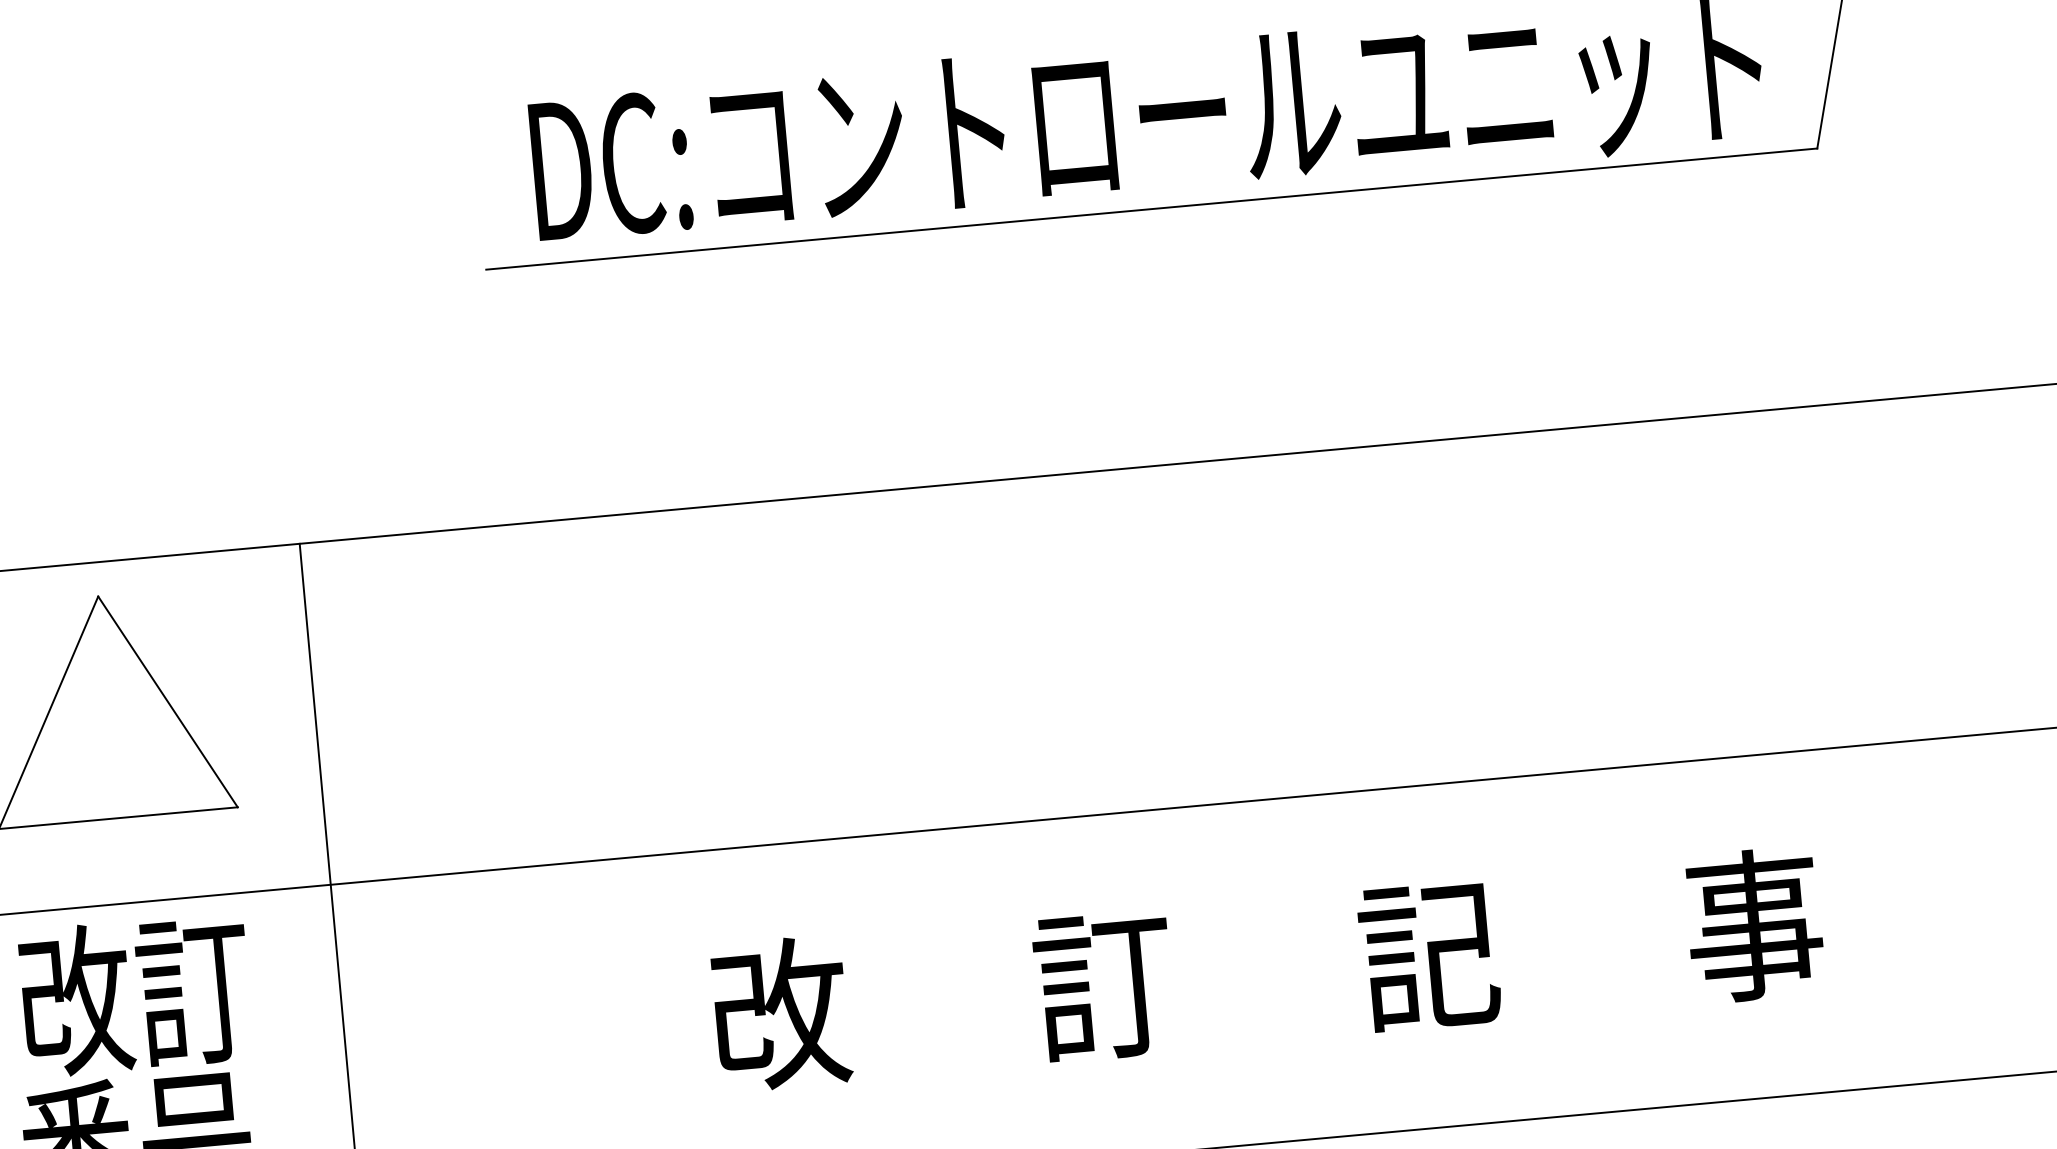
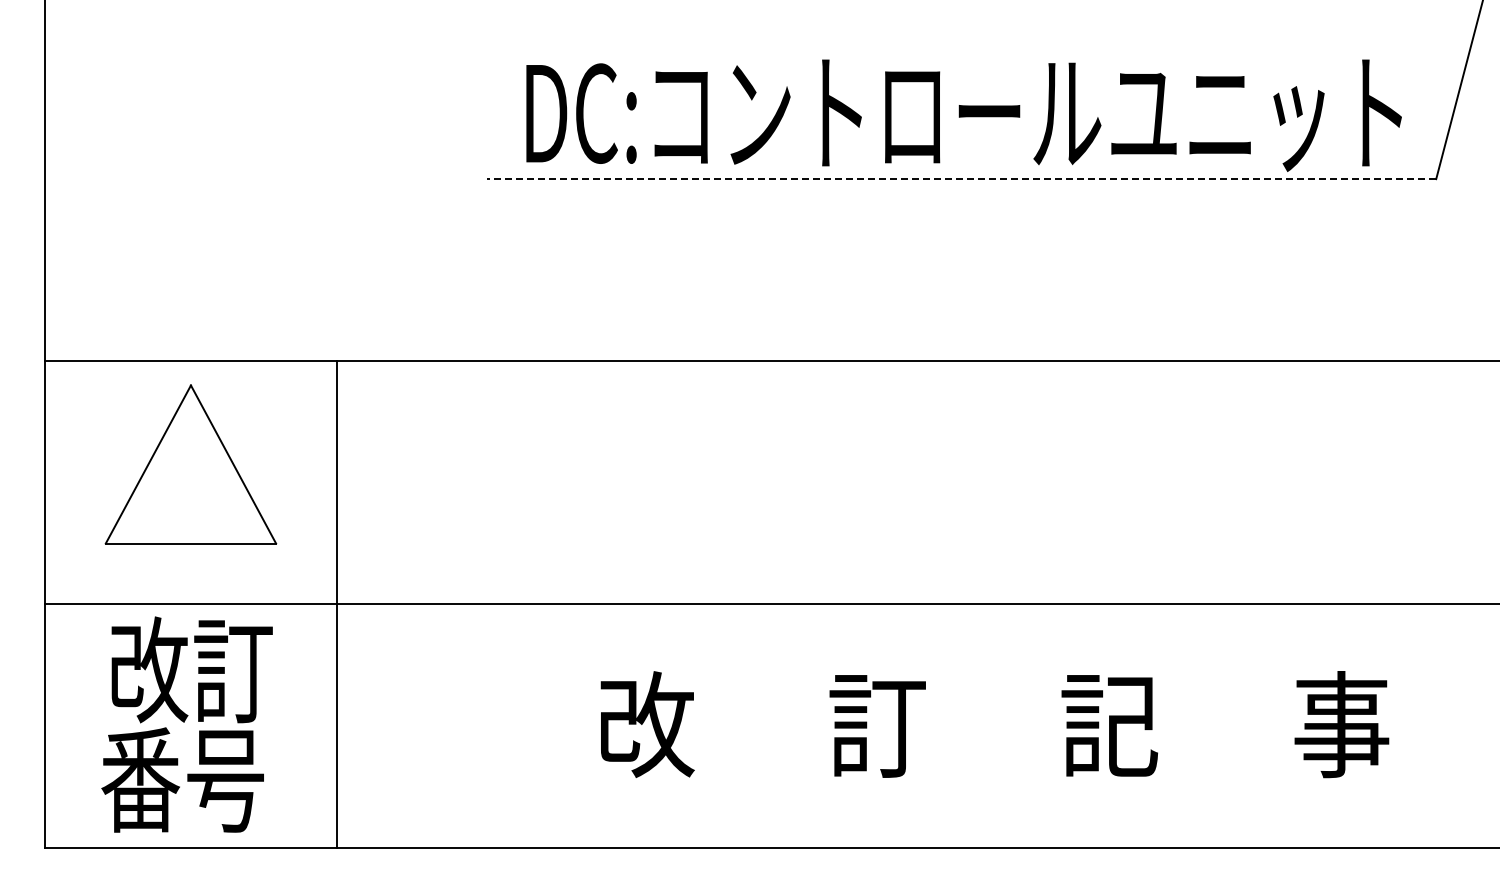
line: (1151, 209) -> (961, 179), solid -> dashed

